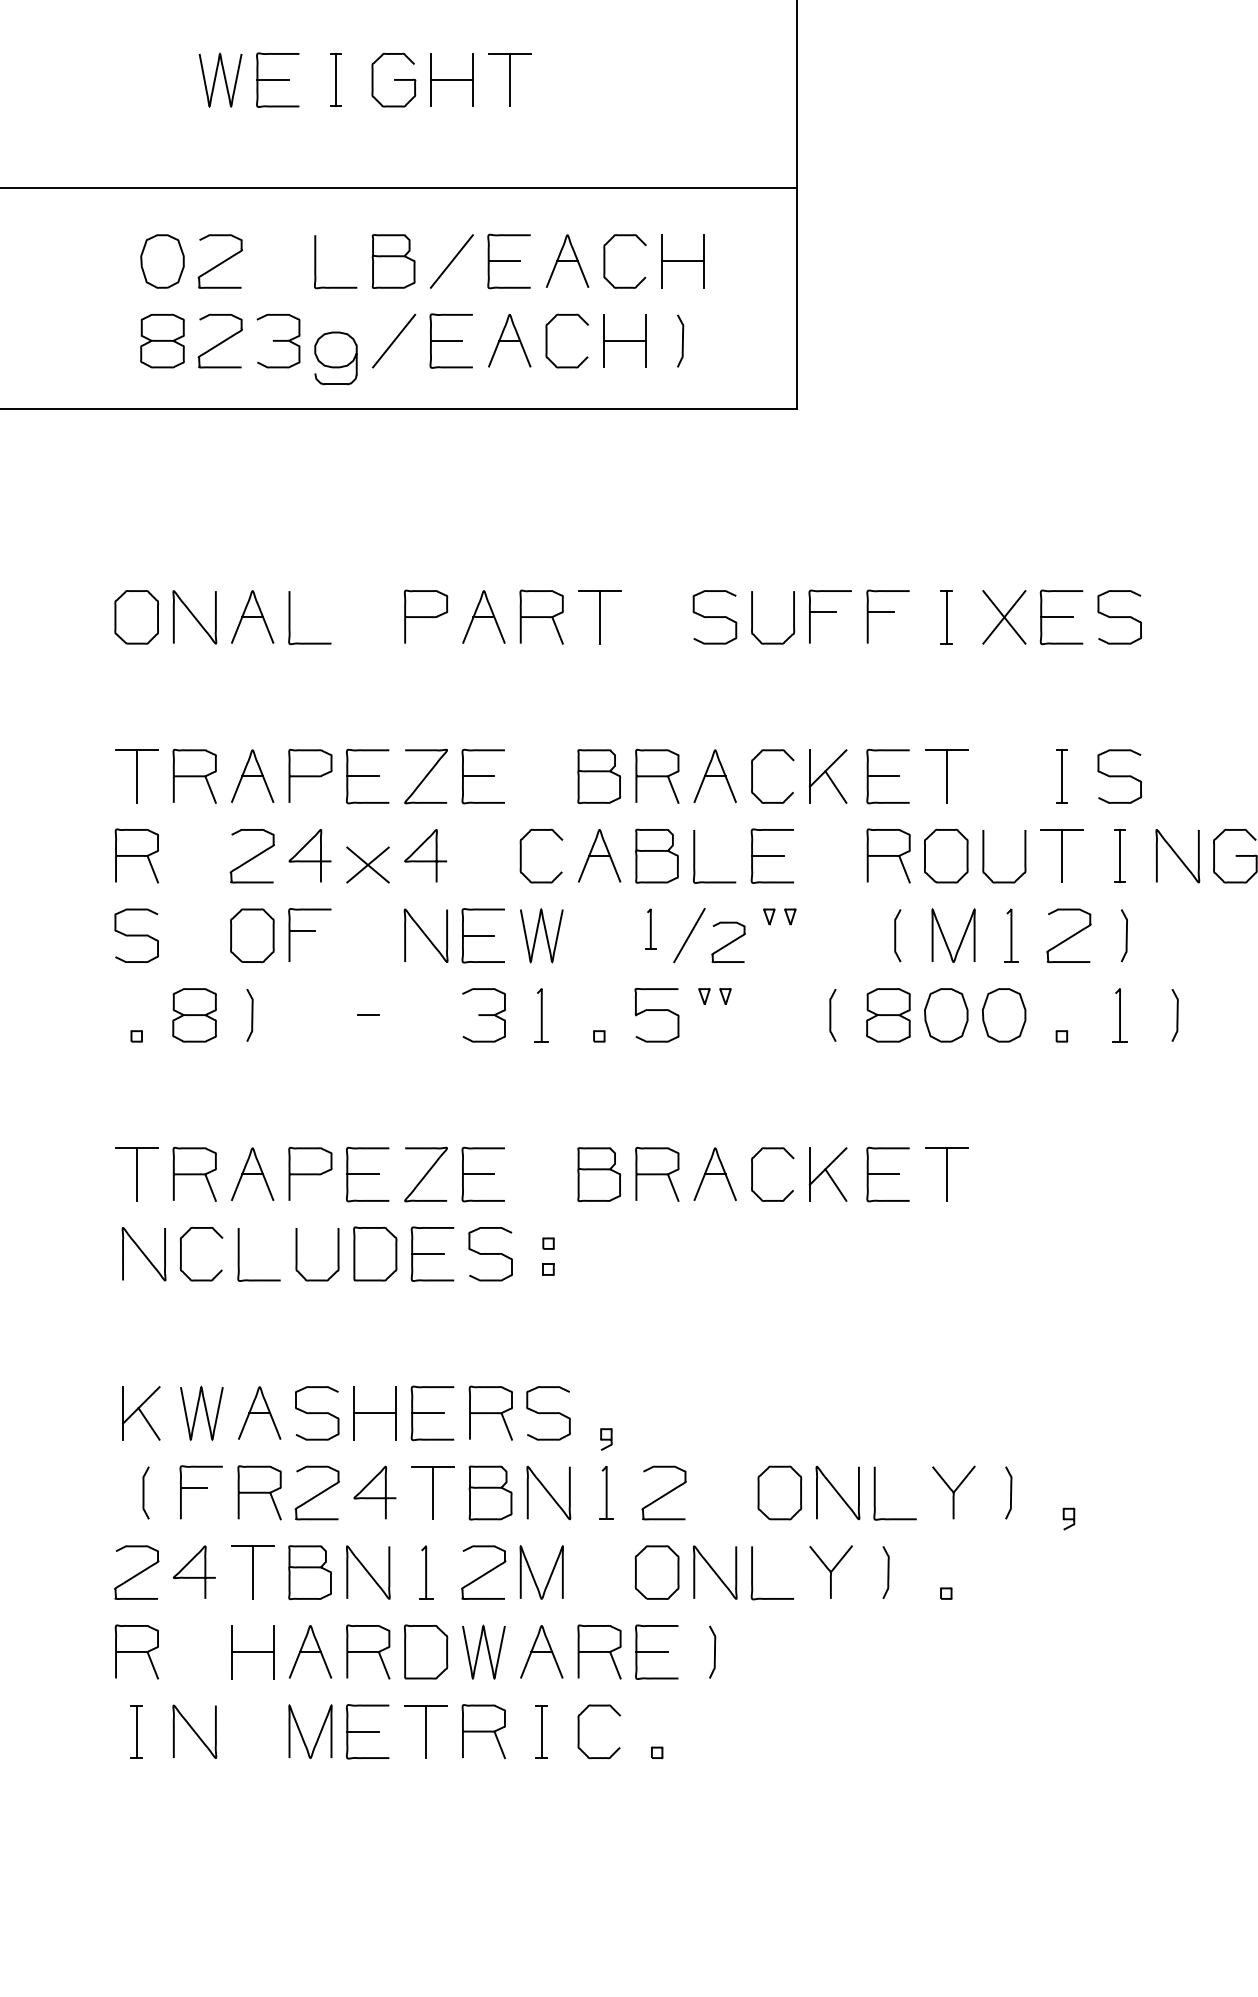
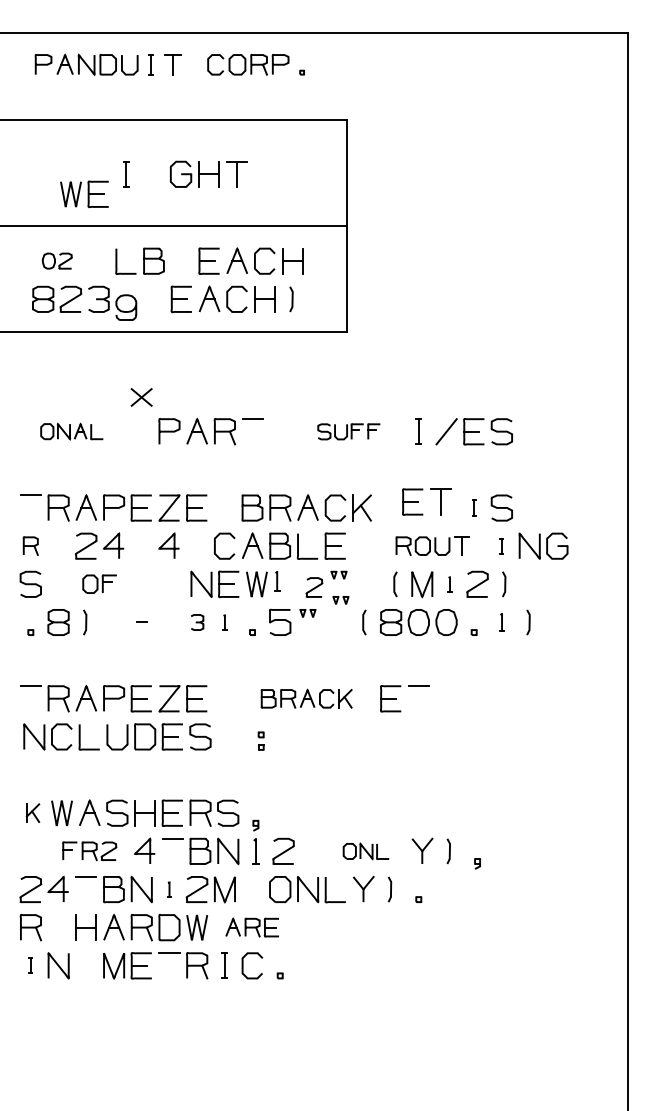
part: (451, 78) -> (208, 173), moved
part: (248, 80) -> (84, 194), moved
part: (192, 259) -> (57, 260), size x0.6
line: (451, 259) -> (181, 260), removed
line: (394, 339) -> (154, 298), removed
part: (221, 616) -> (71, 431), size x0.6
line: (599, 616) -> (252, 431), removed
part: (799, 616) -> (348, 431), size x0.6
line: (1004, 616) -> (446, 431), removed
line: (136, 775) -> (30, 507), removed
part: (899, 775) -> (418, 501), moved
part: (1062, 775) -> (474, 507), size x0.6
part: (136, 854) -> (30, 545), size x0.7
part: (974, 854) -> (432, 545), size x0.7
part: (1118, 856) -> (501, 546), size x0.6
part: (367, 865) -> (141, 397), moved
part: (280, 933) -> (99, 583), size x0.7
line: (689, 933) -> (295, 583), removed
part: (482, 936) -> (228, 584), moved
part: (1010, 936) -> (449, 584), size x0.6
part: (782, 969) -> (340, 600), added
part: (484, 1015) -> (197, 622), size x0.6
part: (540, 1015) -> (224, 622), size x0.6
part: (1118, 1015) -> (501, 622), size x0.7
line: (136, 1173) -> (30, 698), removed
part: (711, 1173) -> (306, 698), size x0.7
line: (945, 1173) -> (418, 698), removed
part: (547, 1255) -> (260, 740), moved
part: (140, 1411) -> (32, 812), size x0.7
part: (259, 1491) -> (89, 850), size x0.7
line: (432, 1491) -> (172, 850), removed
curve: (144, 1493) -> (34, 851), removed
part: (835, 1493) -> (365, 851), size x0.6
line: (252, 1572) -> (86, 889), removed
part: (426, 1572) -> (169, 889), size x0.6
part: (599, 1651) -> (252, 927), size x0.7
curve: (714, 1651) -> (307, 927), removed
part: (136, 1731) -> (30, 965), size x0.6
line: (426, 1731) -> (169, 965), removed

